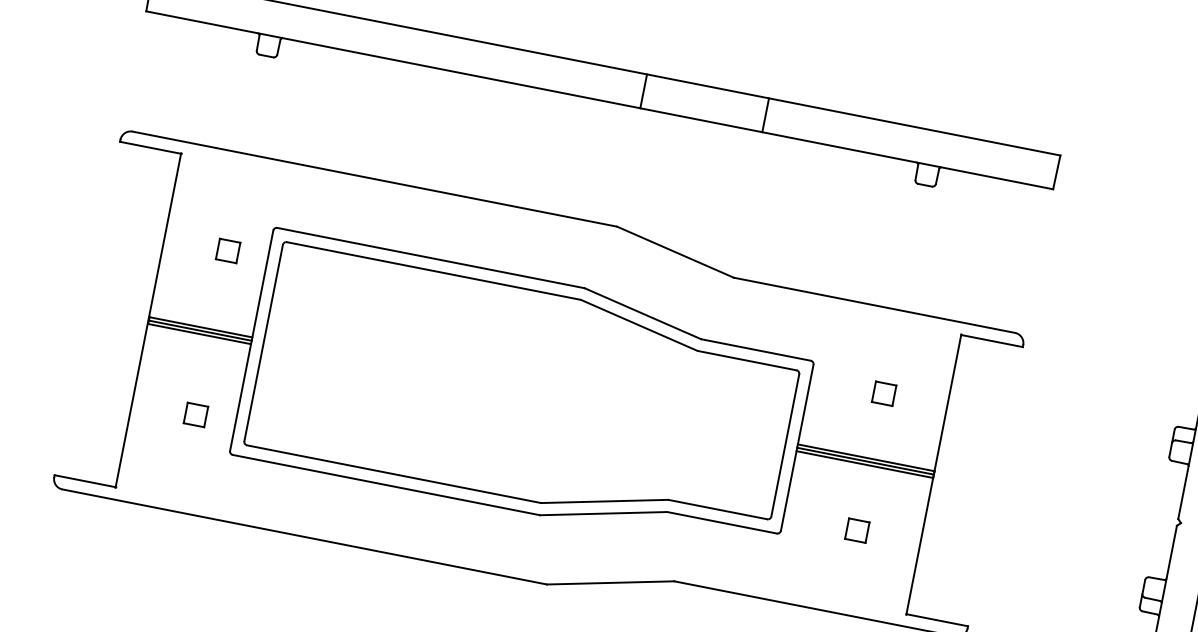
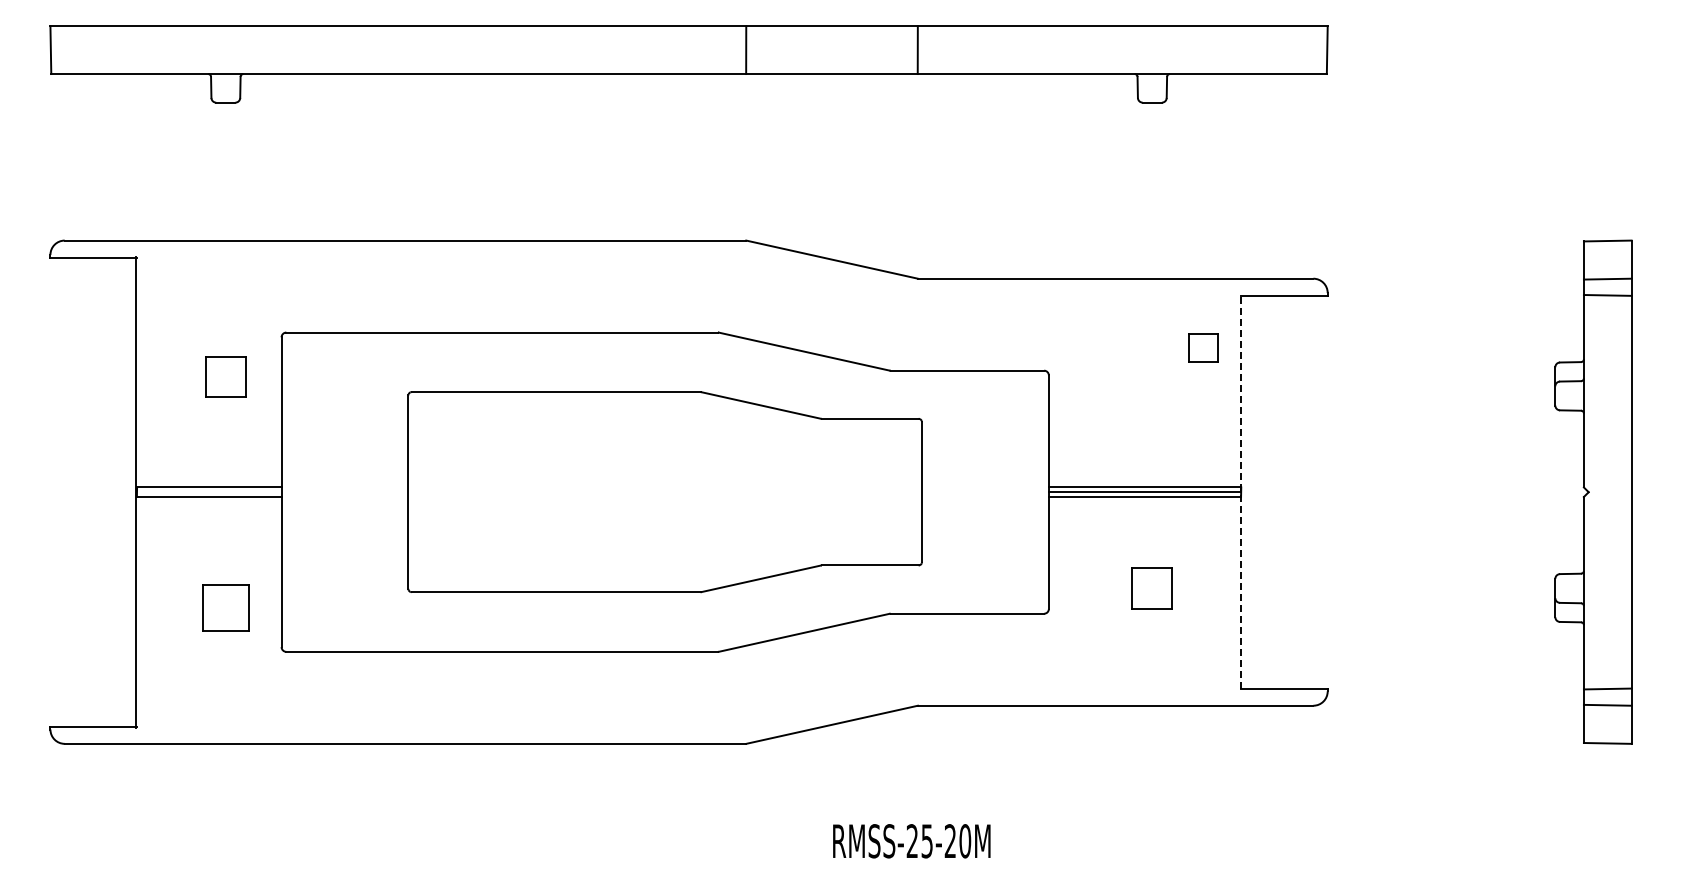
part: (227, 250) -> (225, 376), size x1.4
line: (199, 330) -> (208, 492), removed
part: (524, 393) -> (664, 491), size x0.7
part: (884, 393) -> (1203, 347), moved
part: (195, 414) -> (225, 607), size x1.6
line: (934, 474) -> (1241, 491), solid -> dashed
part: (857, 530) -> (1152, 588), size x1.4

